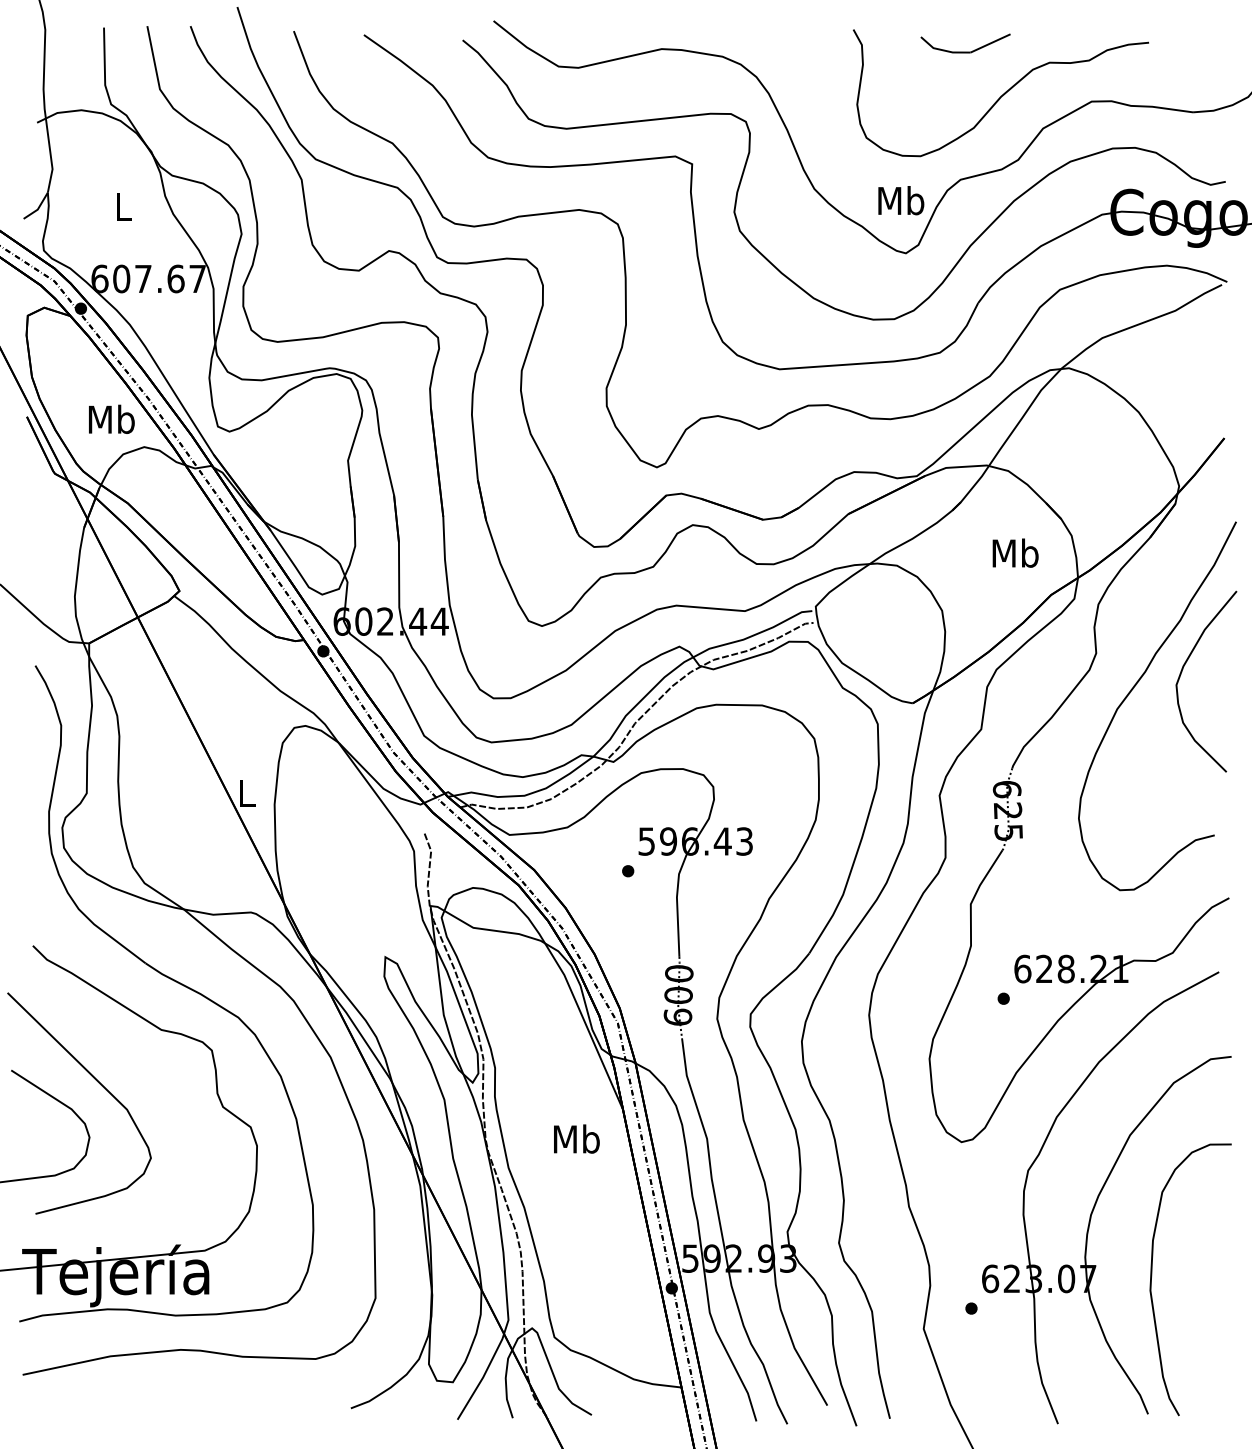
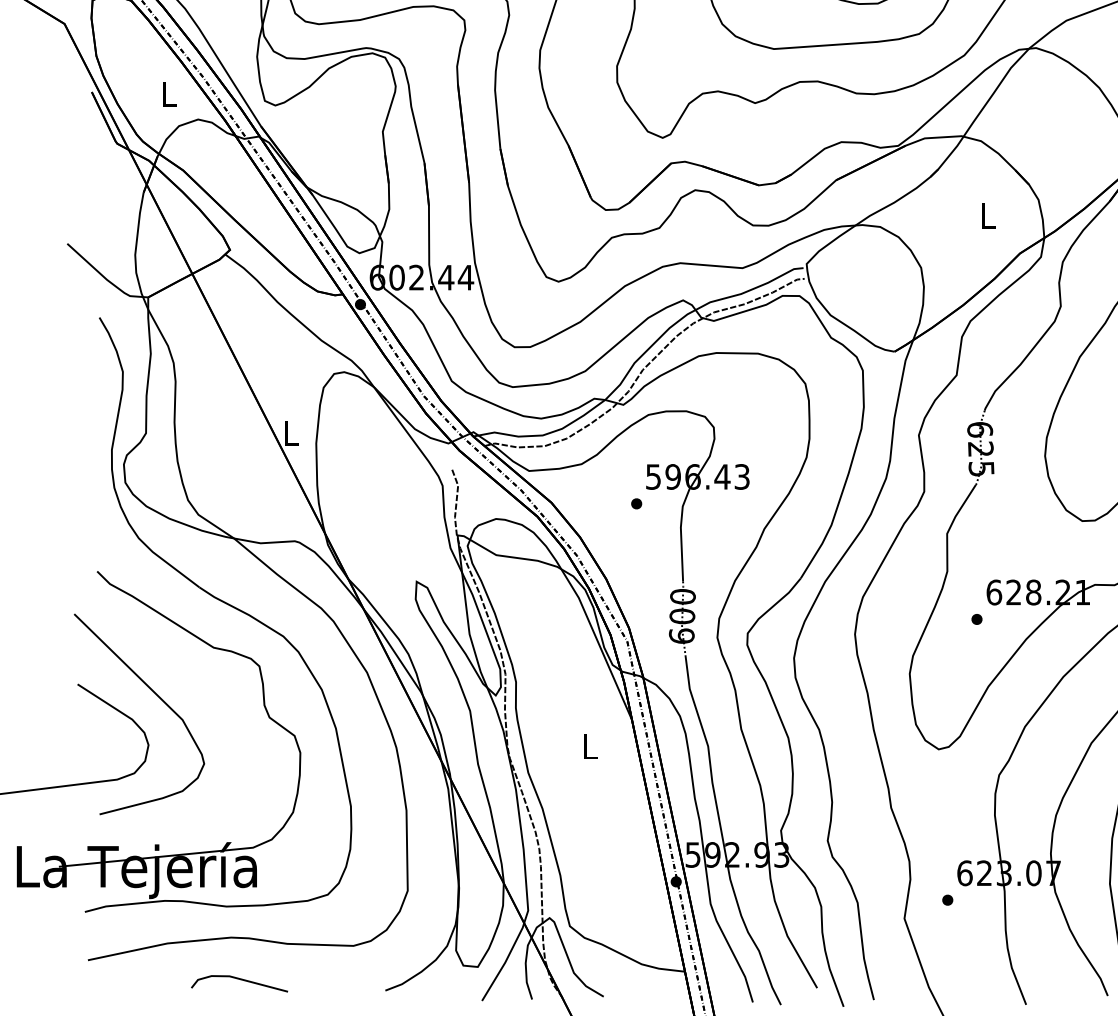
text: (111, 418) -> (168, 93), Mb -> L
text: (1015, 552) -> (987, 215), Mb -> L
text: (576, 1138) -> (589, 746), Mb -> L
line: (189, 1396) -> (239, 979), added

